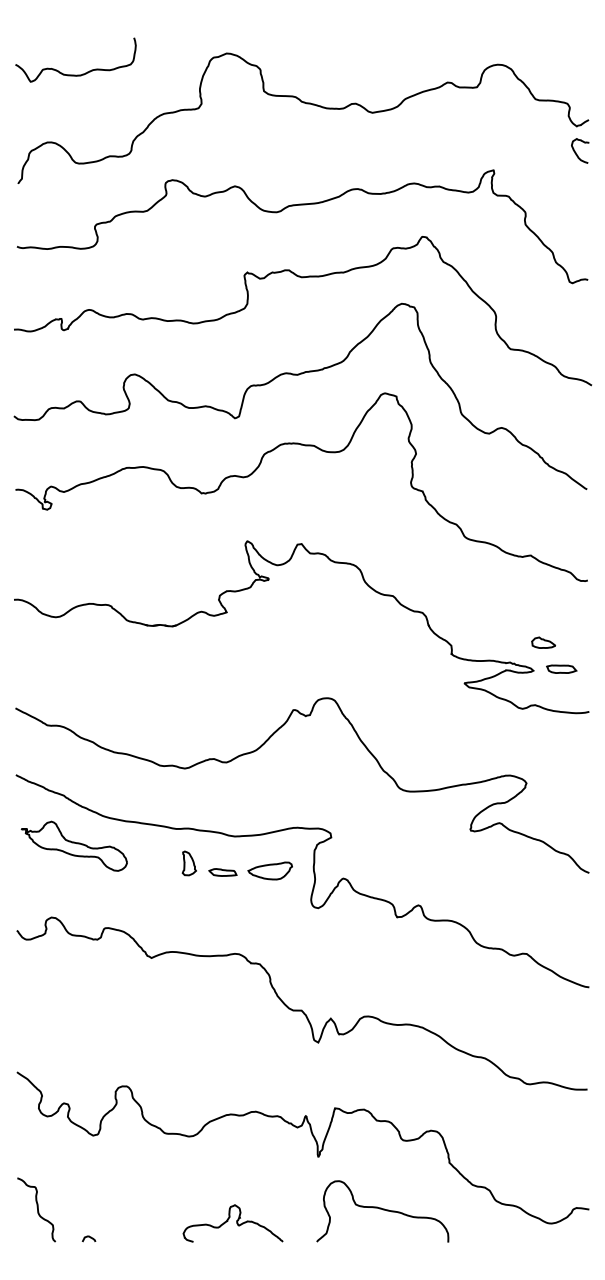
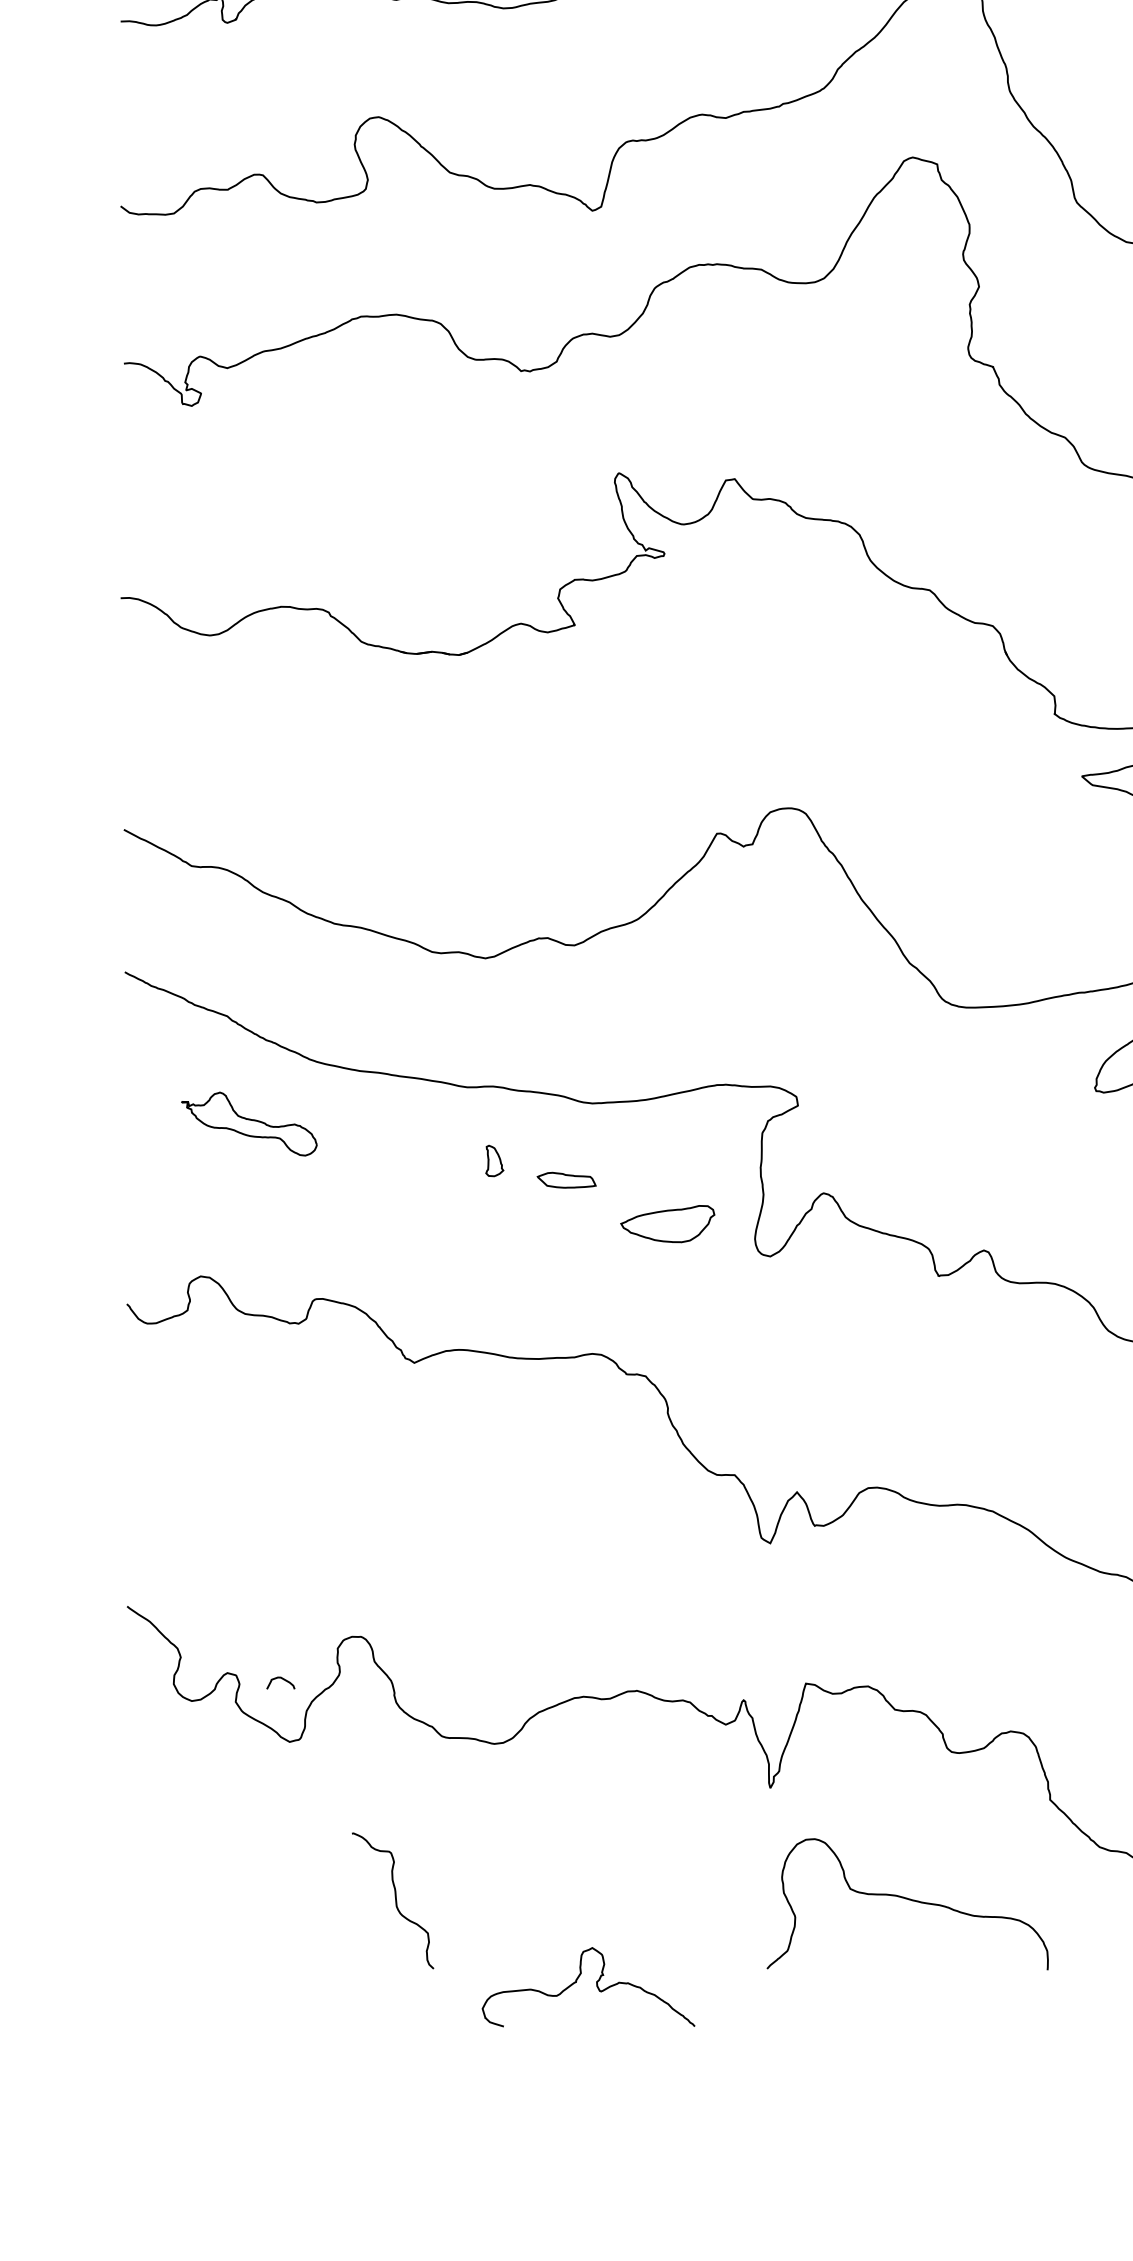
part: (73, 845) -> (247, 1122), size x0.6
part: (188, 863) -> (493, 1161), size x0.6
part: (269, 870) -> (666, 1222), moved
curve: (37, 1209) -> (395, 1899), moved
curve: (236, 1223) -> (595, 1987), moved
curve: (88, 1237) -> (279, 1679), moved

